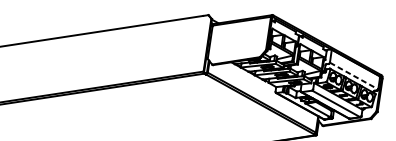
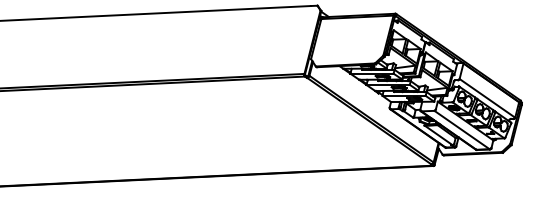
line: (354, 76) -> (487, 98), dashed -> solid

